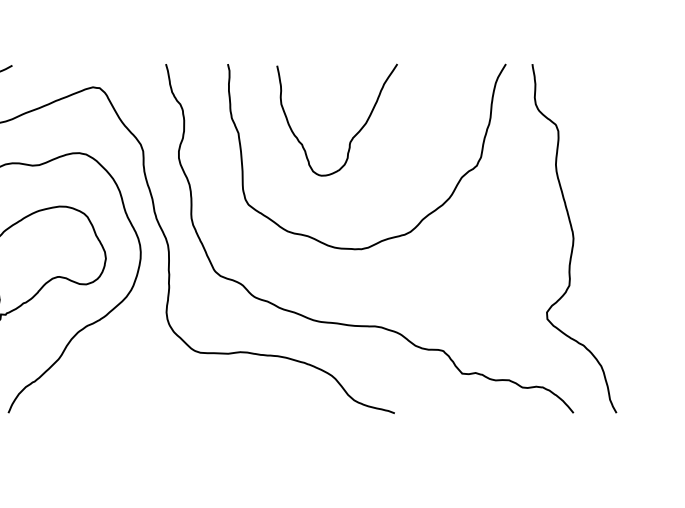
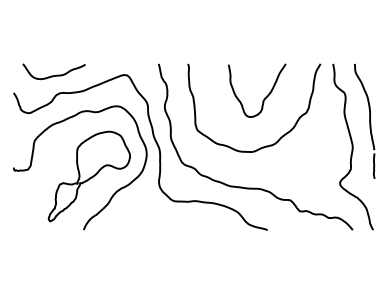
curve: (354, 132) -> (265, 96), moved
part: (598, 185) -> (364, 121), added

